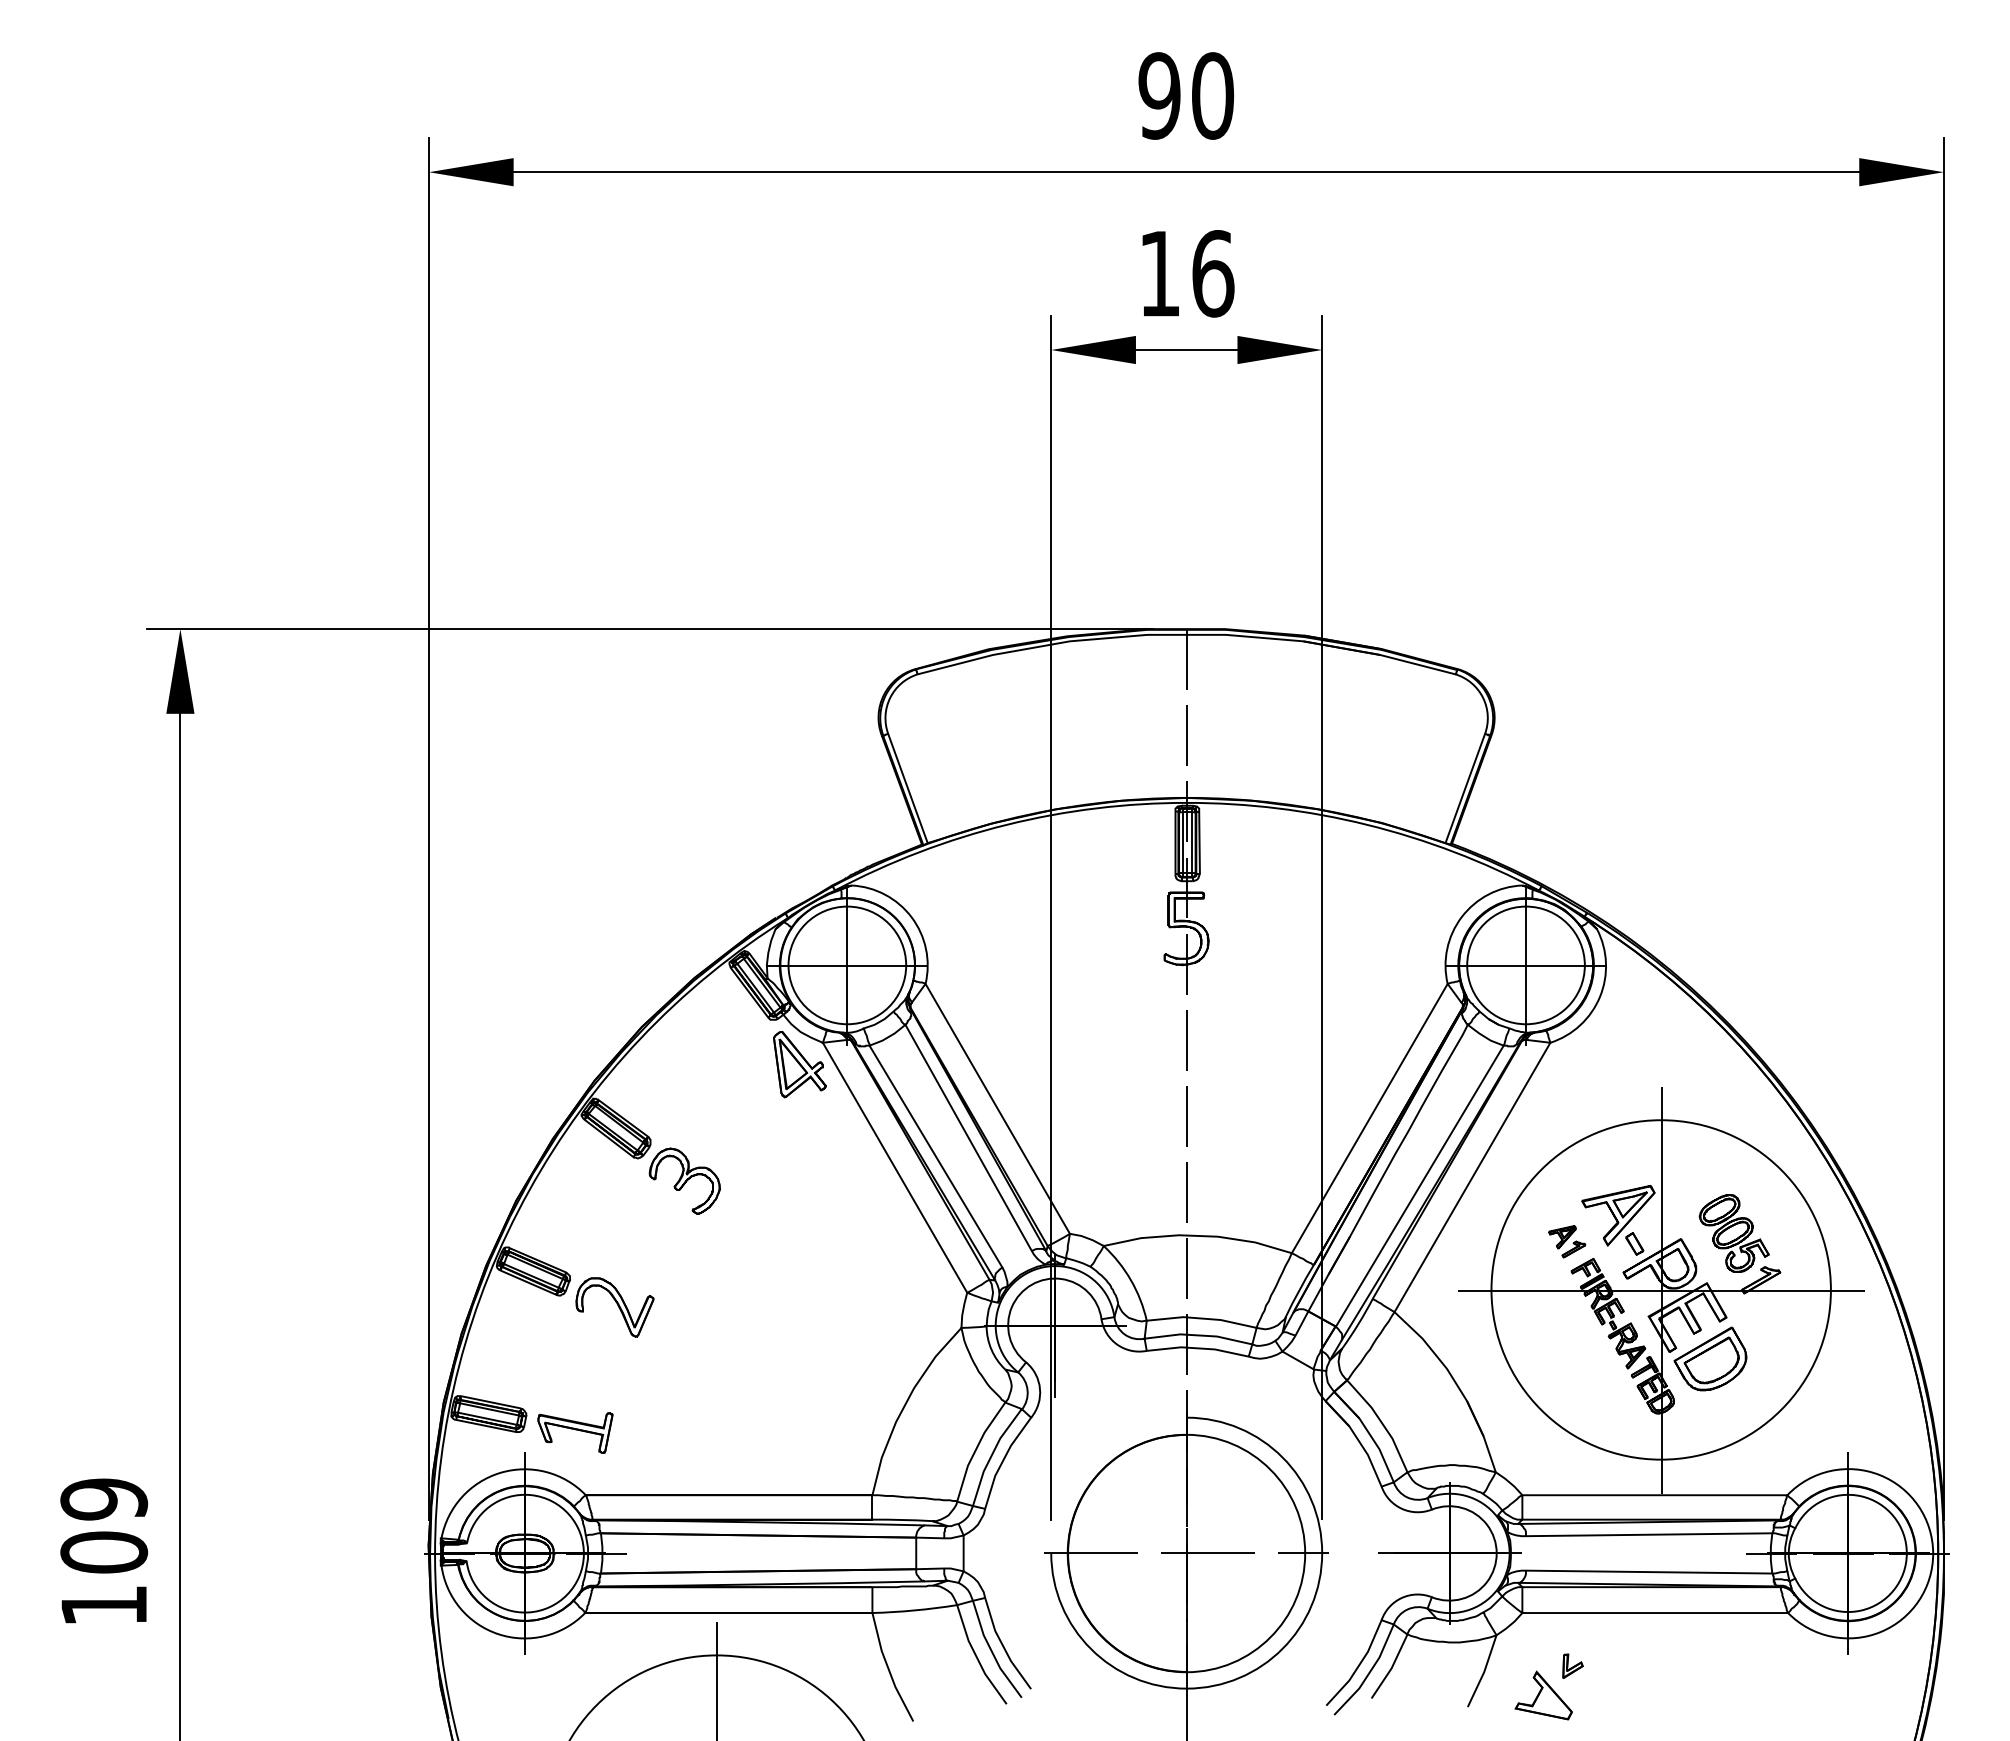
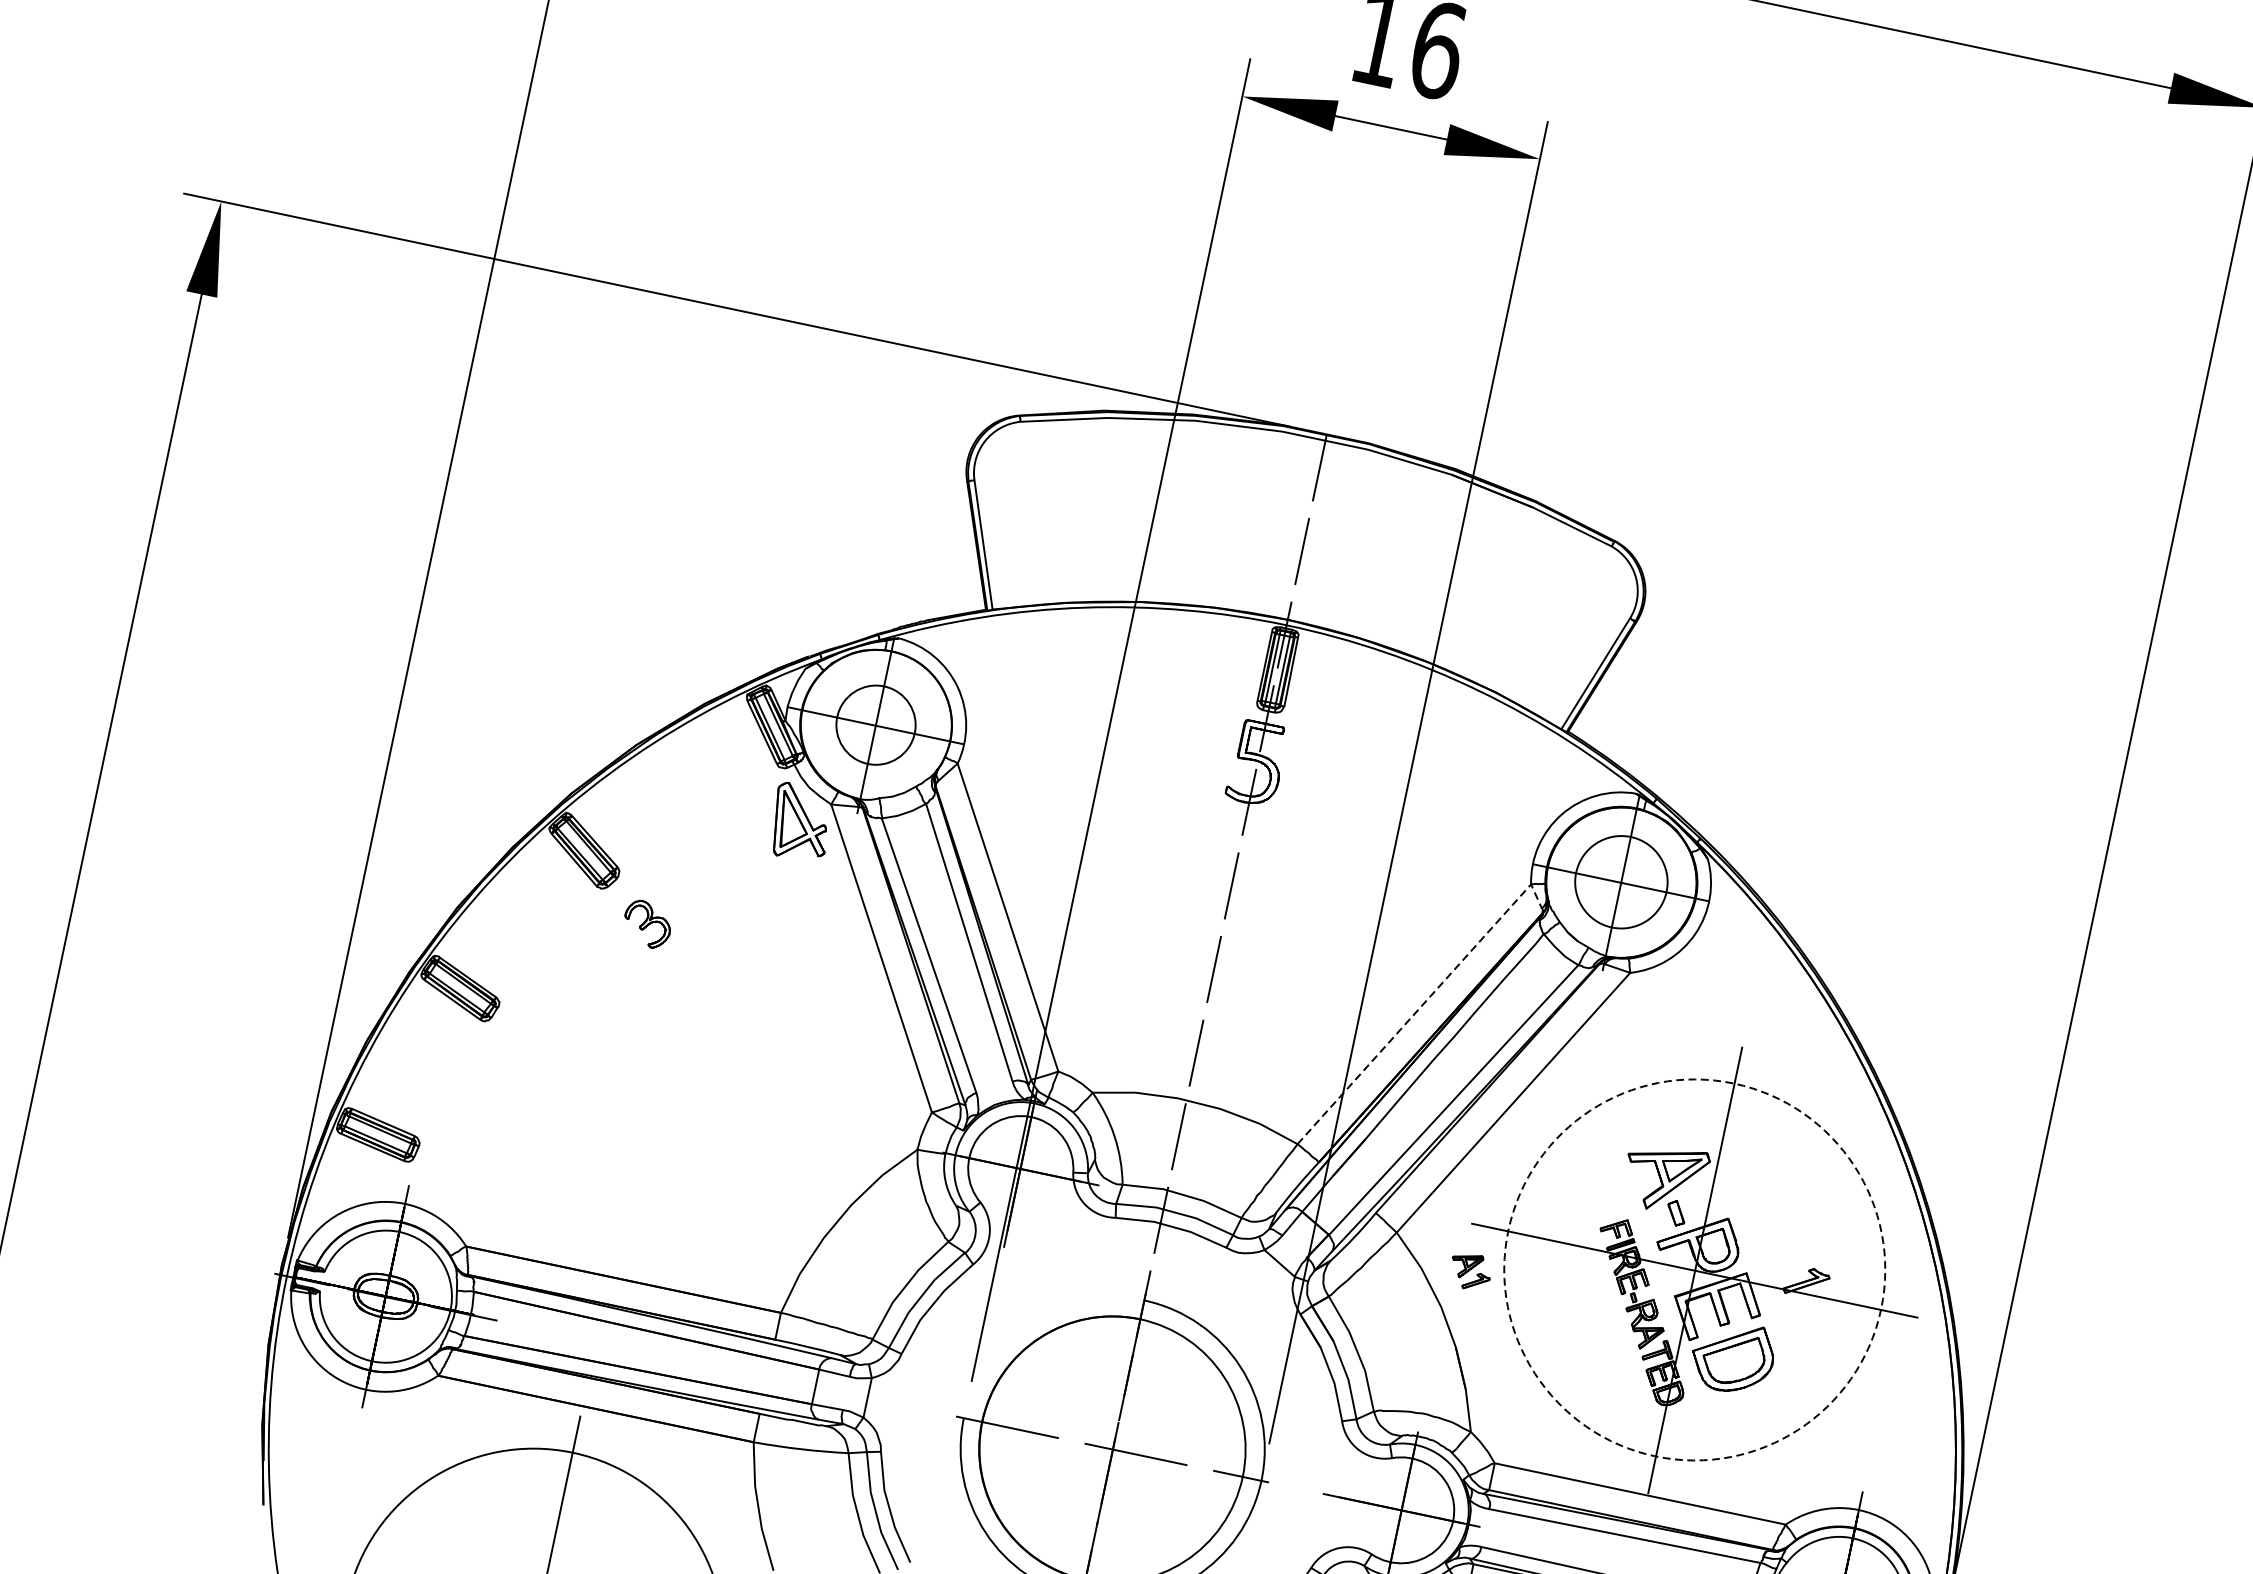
circle: (847, 965) -> (876, 725), size x0.6
circle: (1525, 965) -> (1620, 882), size x0.7
line: (1376, 1107) -> (1424, 1003), solid -> dashed
part: (684, 1180) -> (647, 923), size x0.6
part: (1733, 1233) -> (1787, 1224), removed
part: (1567, 1241) -> (1471, 1271), moved
circle: (1660, 1289) -> (1694, 1269), solid -> dashed
part: (614, 1307) -> (541, 1046), removed
part: (575, 1432) -> (469, 1175), removed

